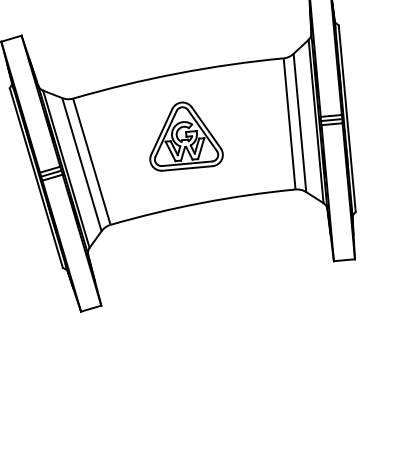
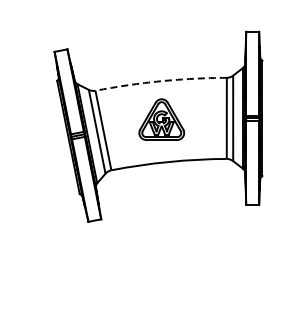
arc: (176, 74) -> (160, 81), solid -> dashed

